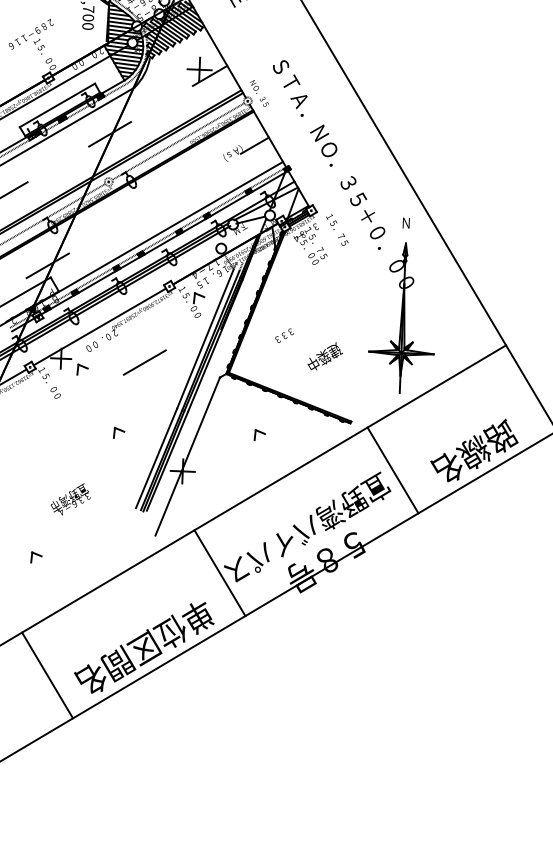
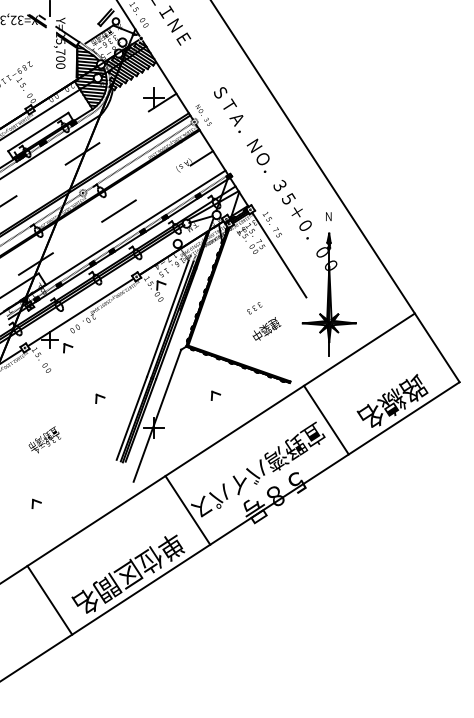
line: (344, 266) -> (279, 254), added
text: (284, 335) -> (254, 308), moved
line: (144, 361) -> (118, 210), moved
text: (70, 498) -> (44, 439), moved

